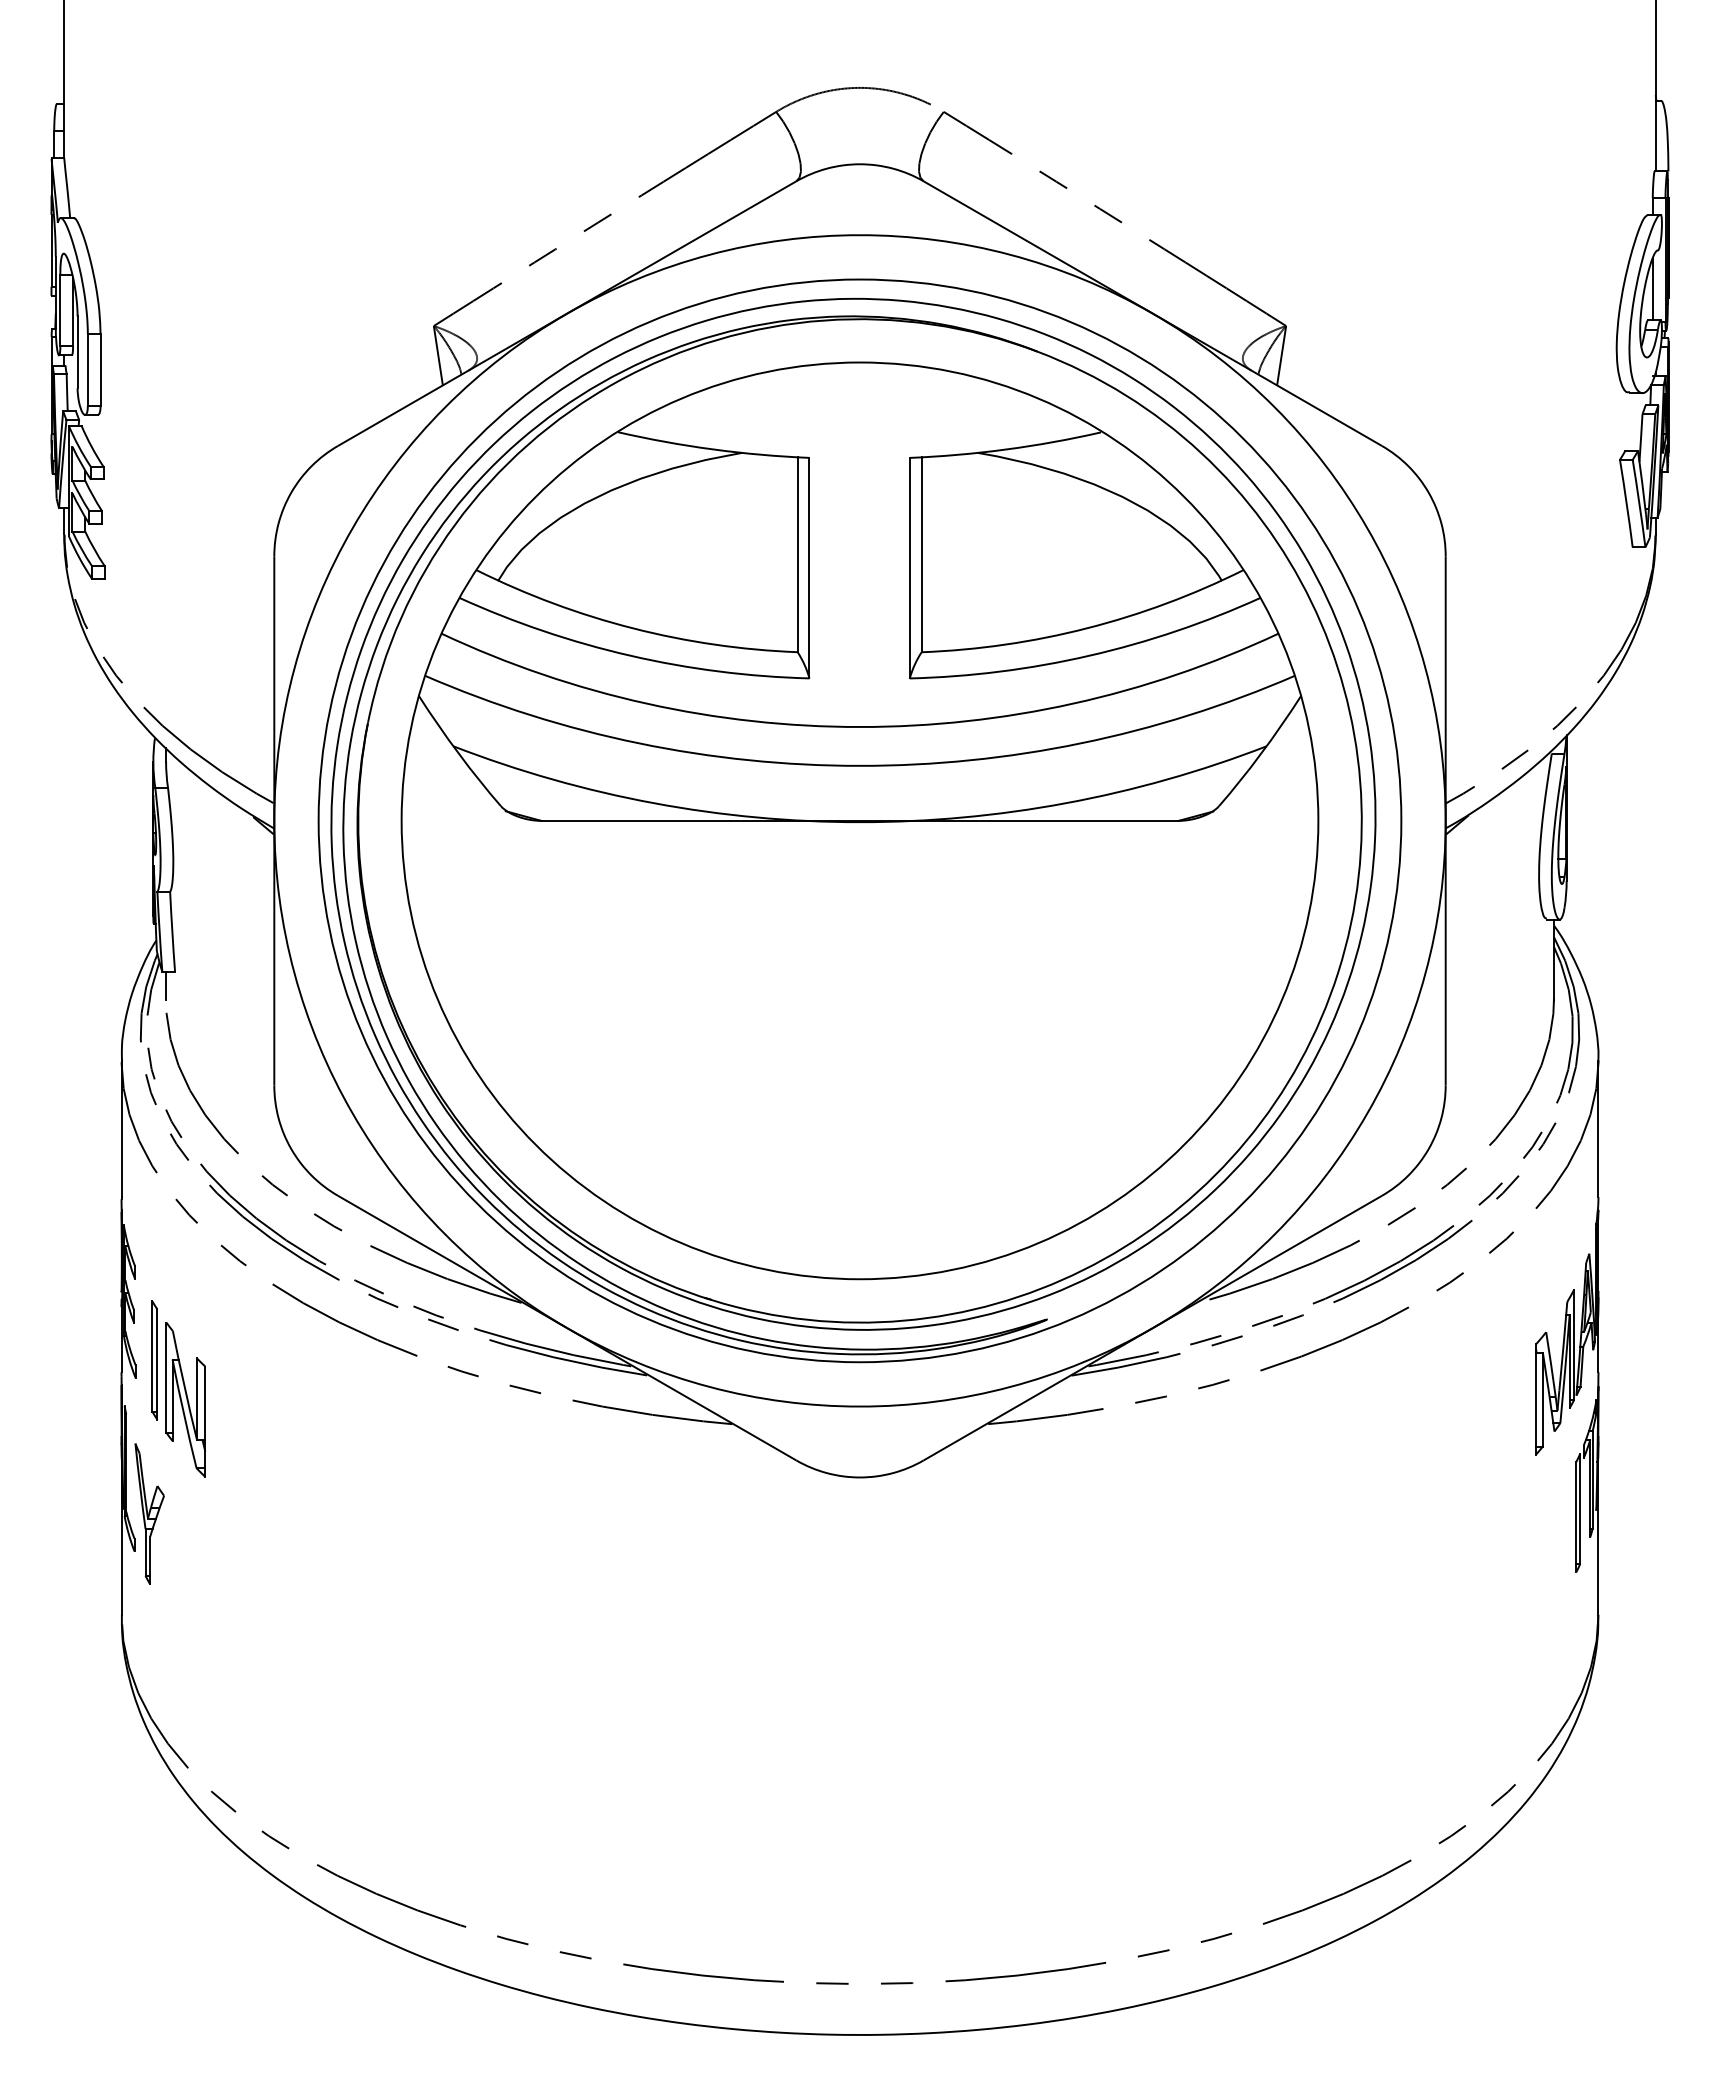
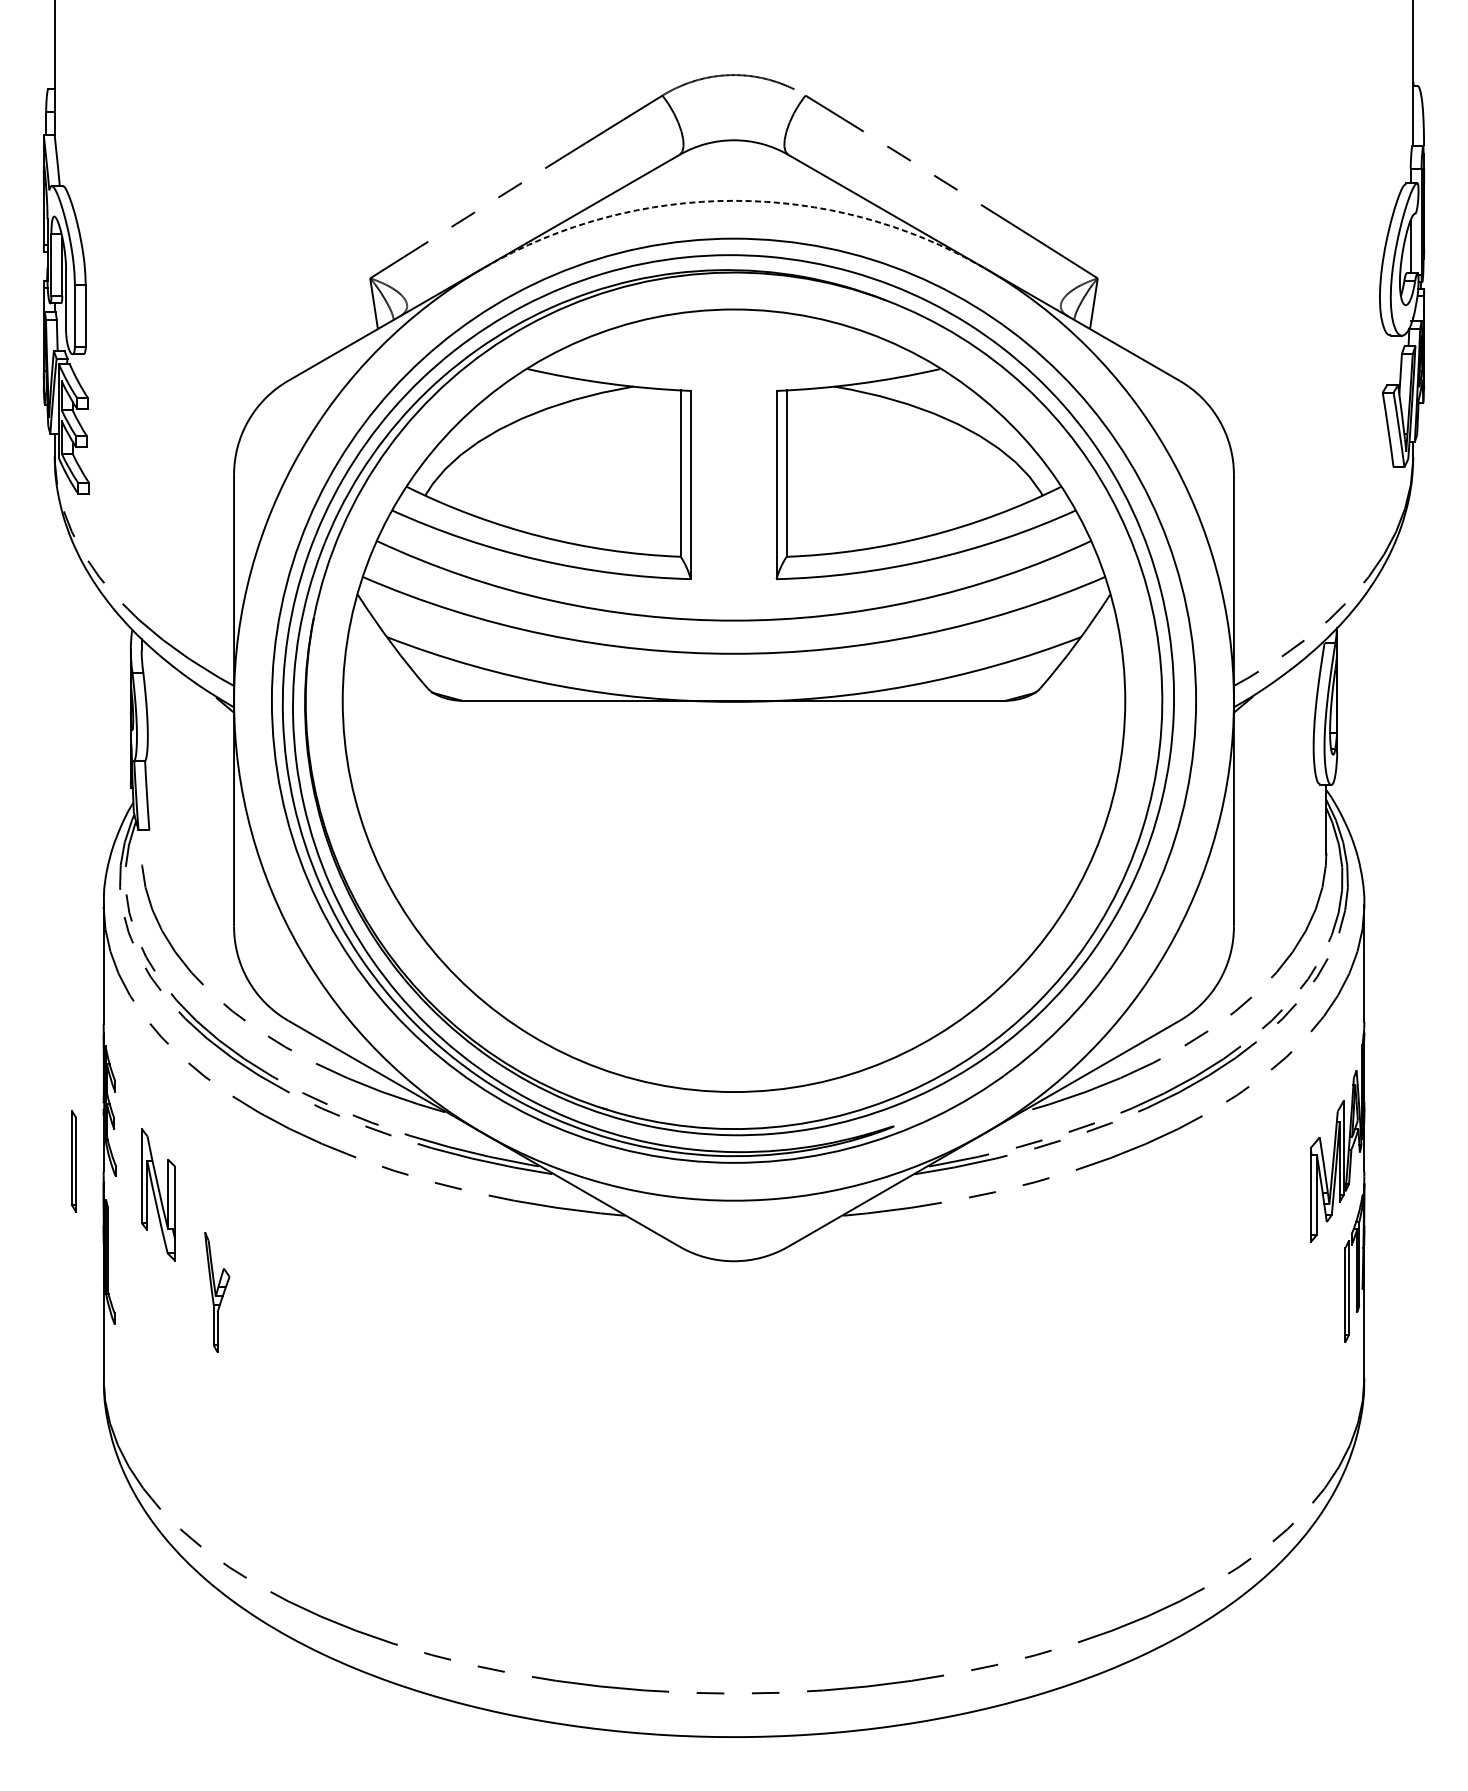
arc: (860, 235) -> (734, 201), solid -> dashed
line: (166, 985) -> (142, 841), removed
part: (154, 1360) -> (73, 1161), moved
part: (149, 1513) -> (217, 1291), moved

